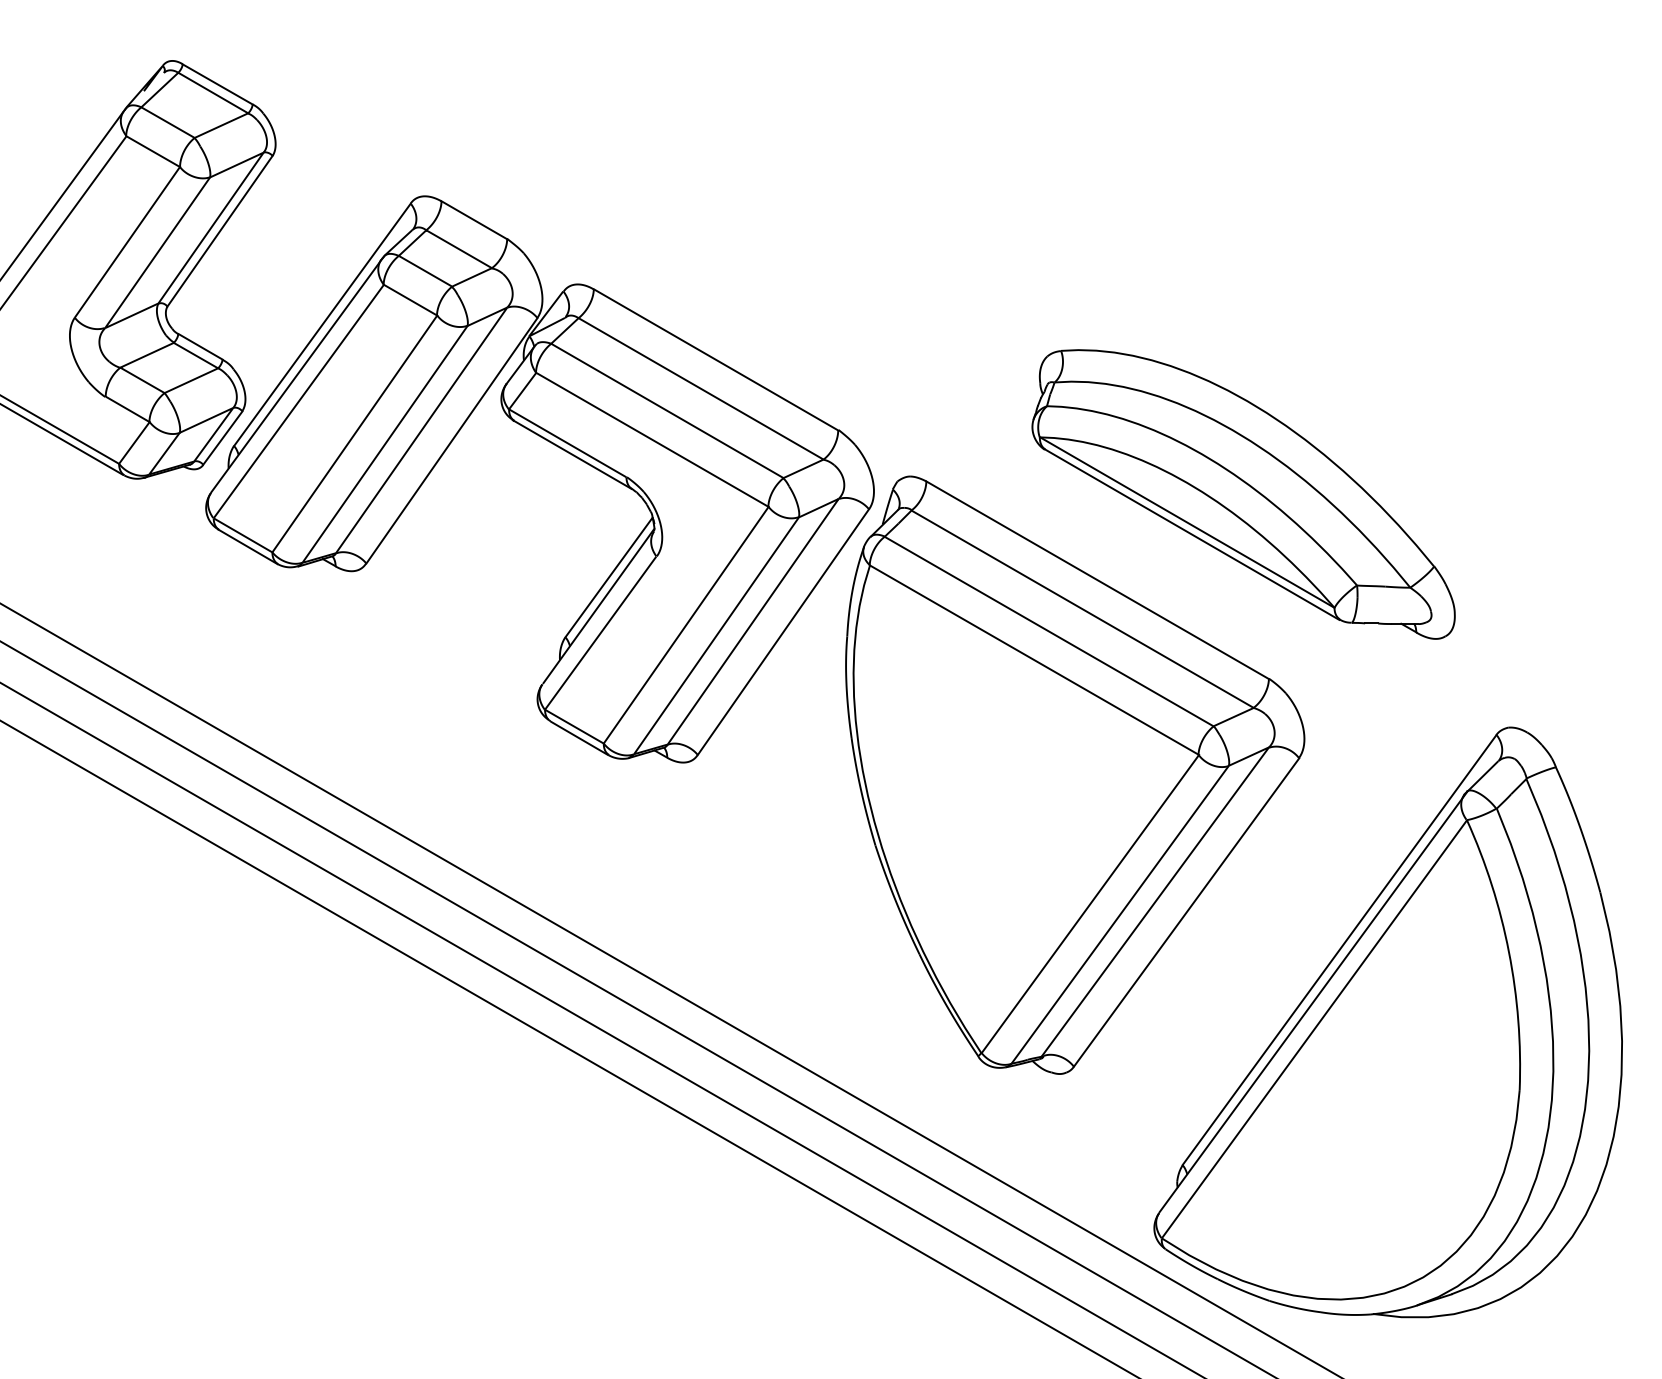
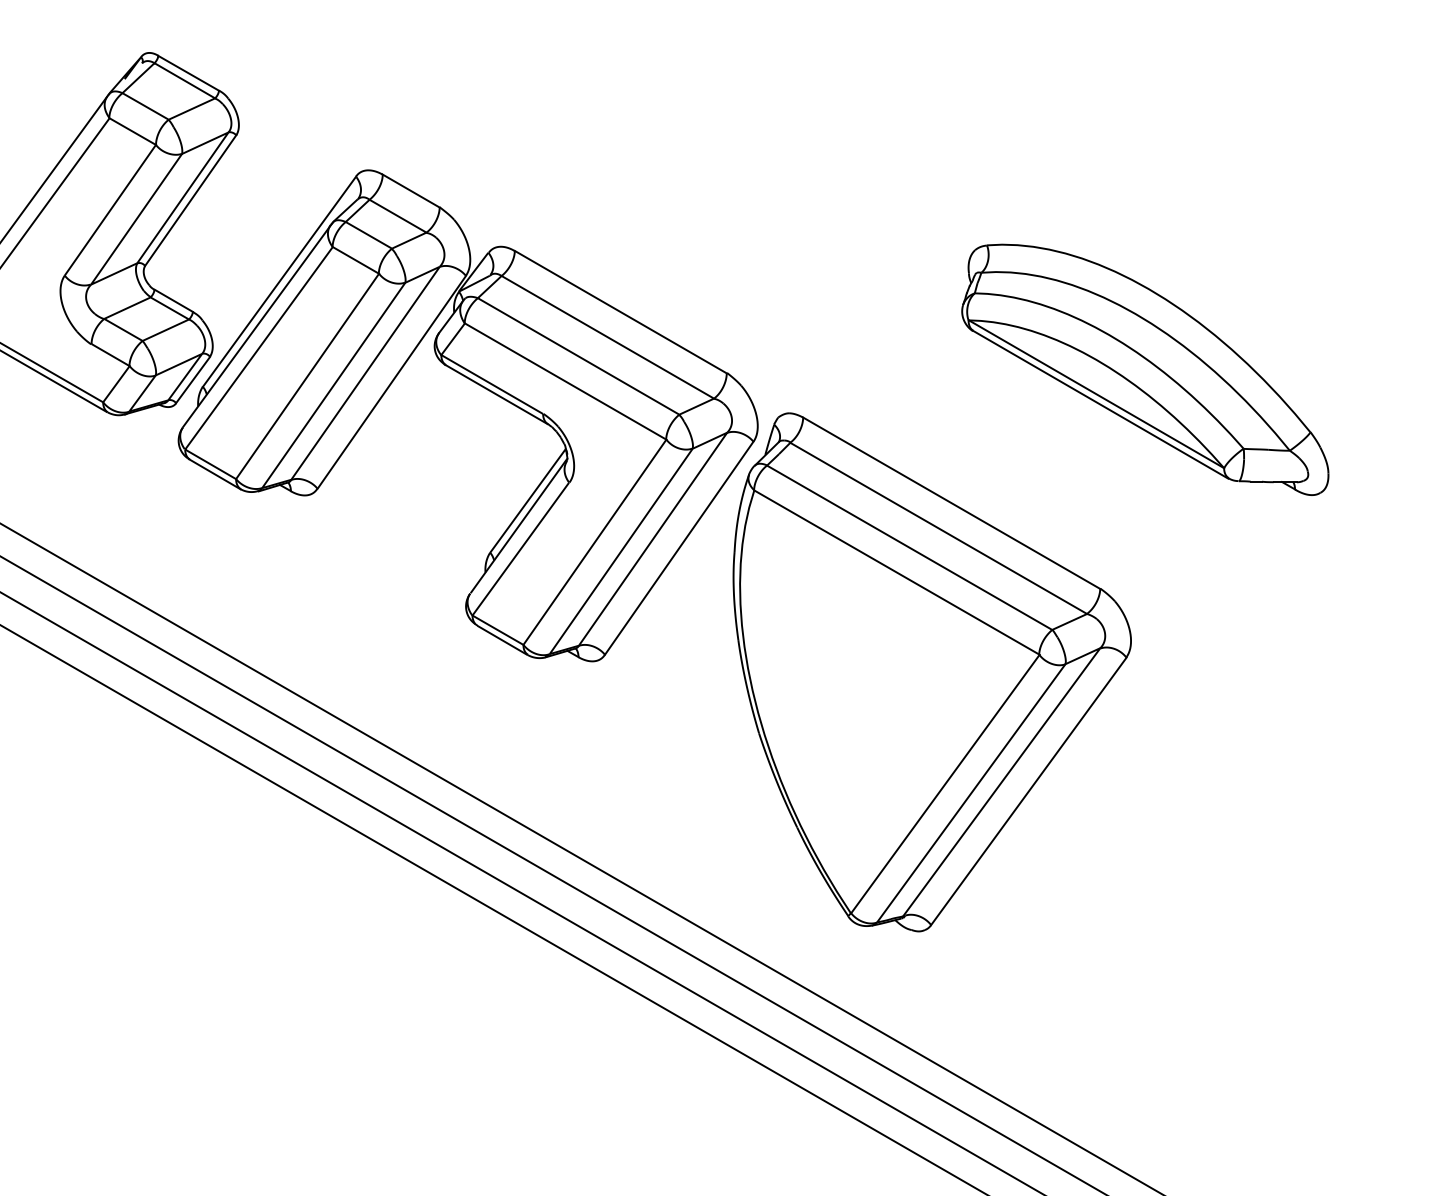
part: (1243, 494) -> (1145, 369), moved
part: (1387, 1022) -> (1203, 886), removed

